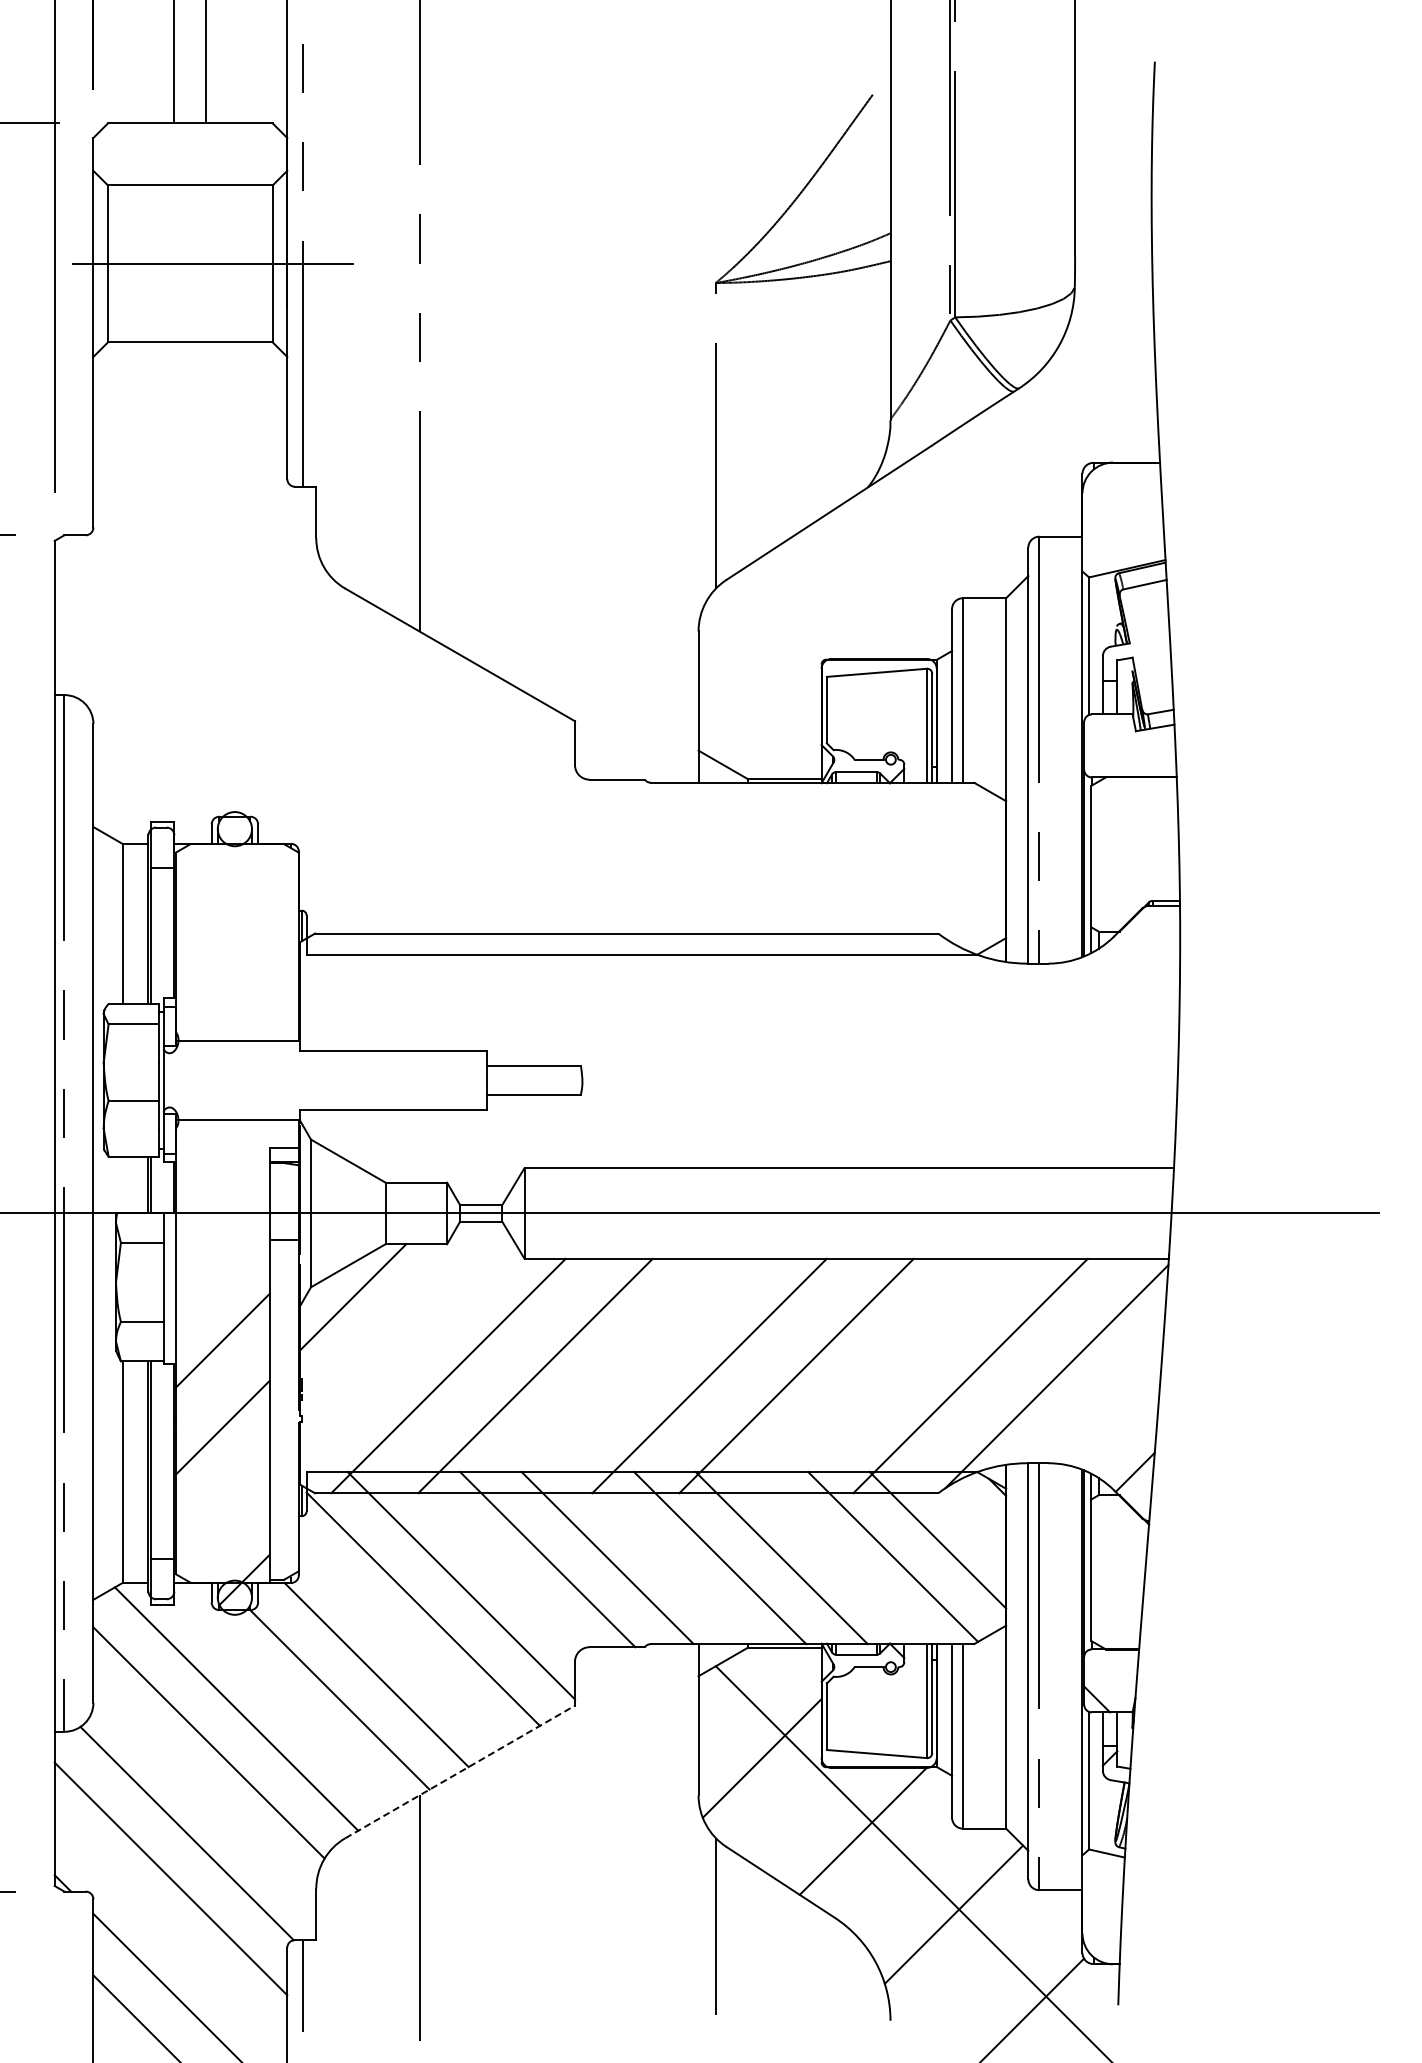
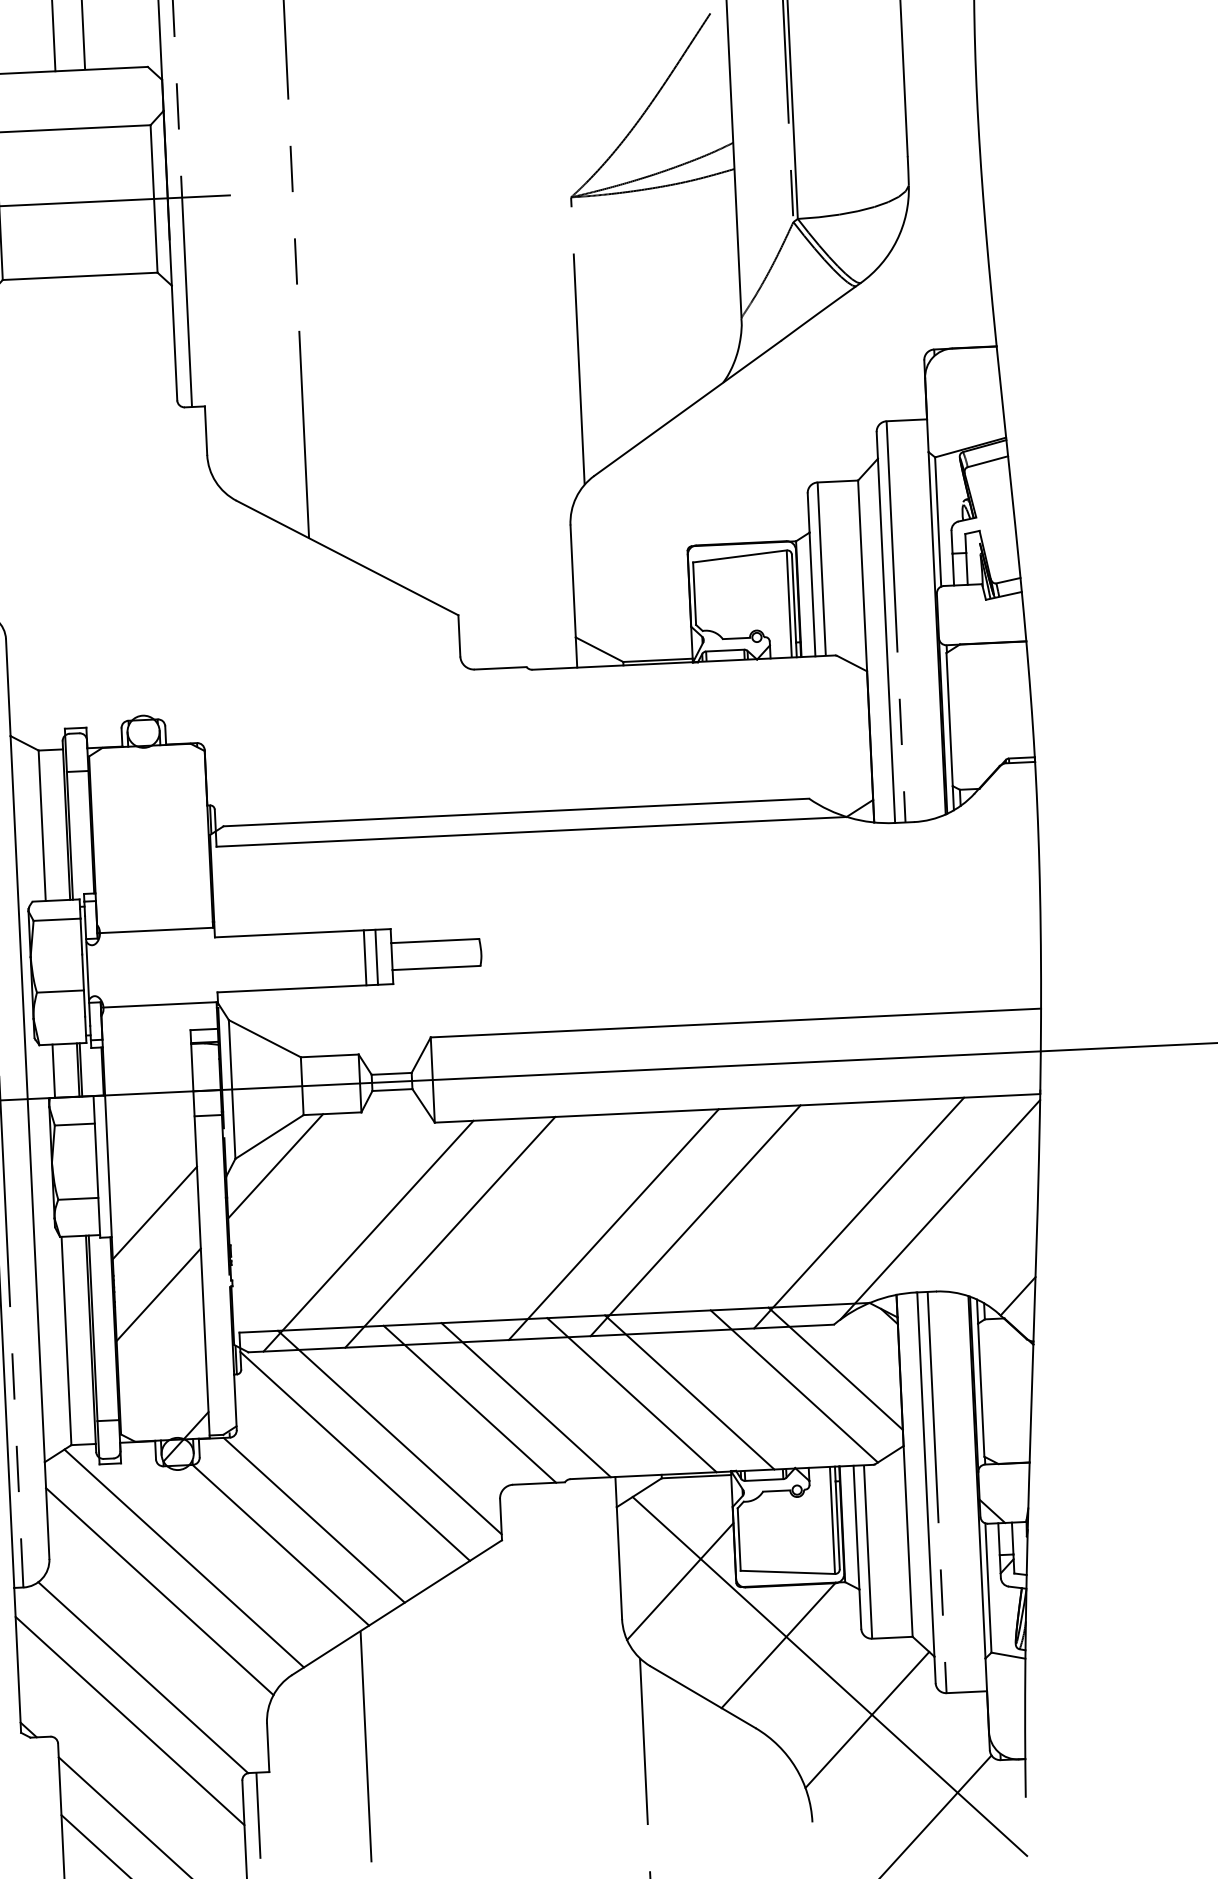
line: (458, 1080) -> (364, 958), added
line: (471, 1080) -> (377, 957), added
line: (122, 1184) -> (53, 1070), added
line: (460, 1771) -> (397, 1607), dashed -> solid

